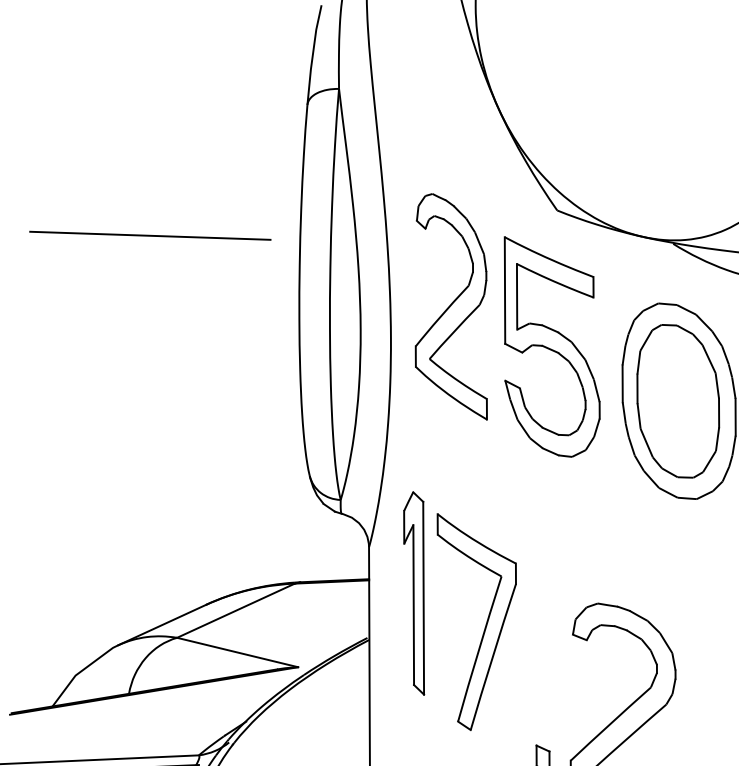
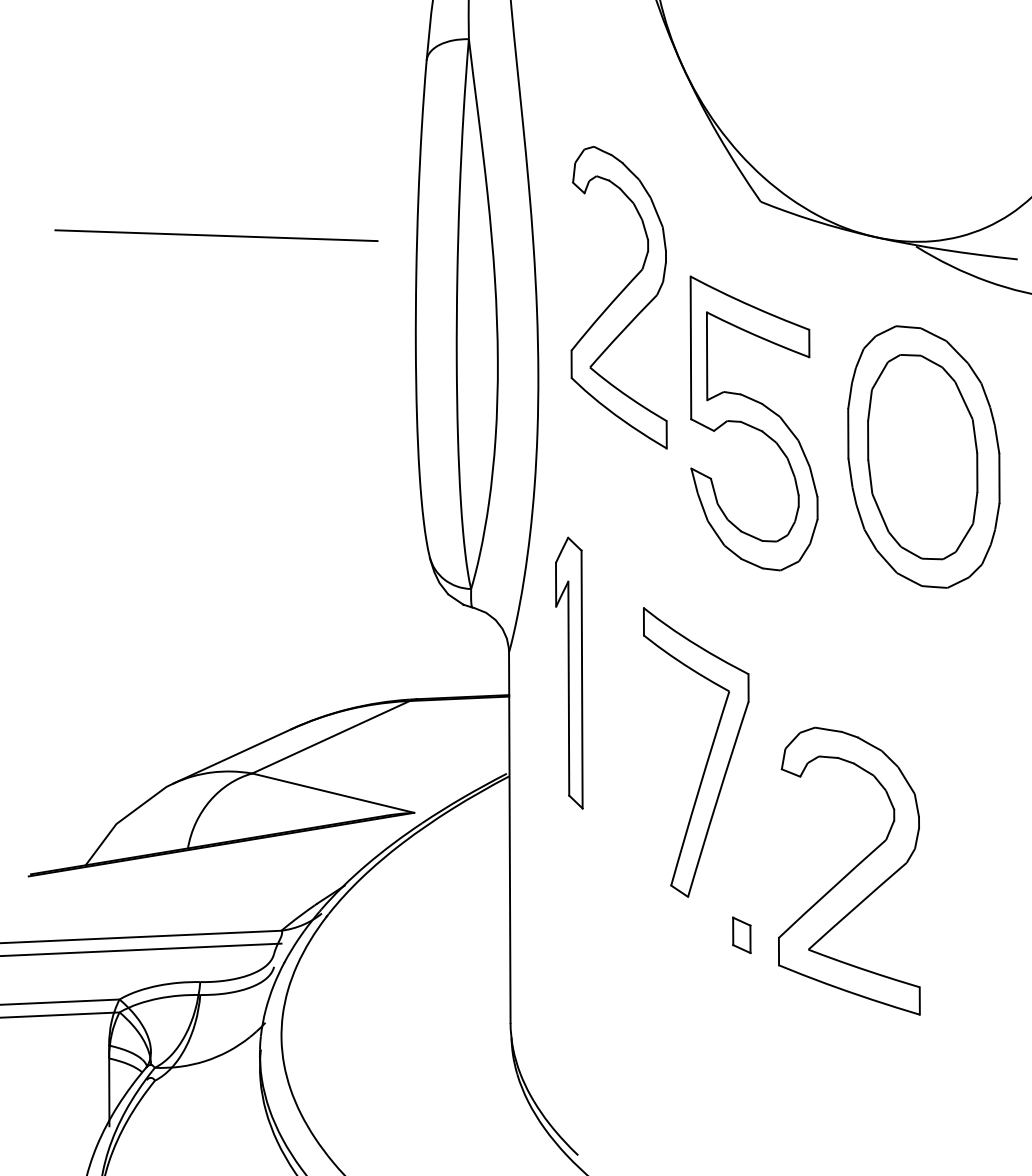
part: (450, 306) -> (618, 297), moved
part: (551, 347) -> (753, 423), moved
part: (414, 592) -> (569, 672), moved
part: (485, 625) -> (707, 757), moved

